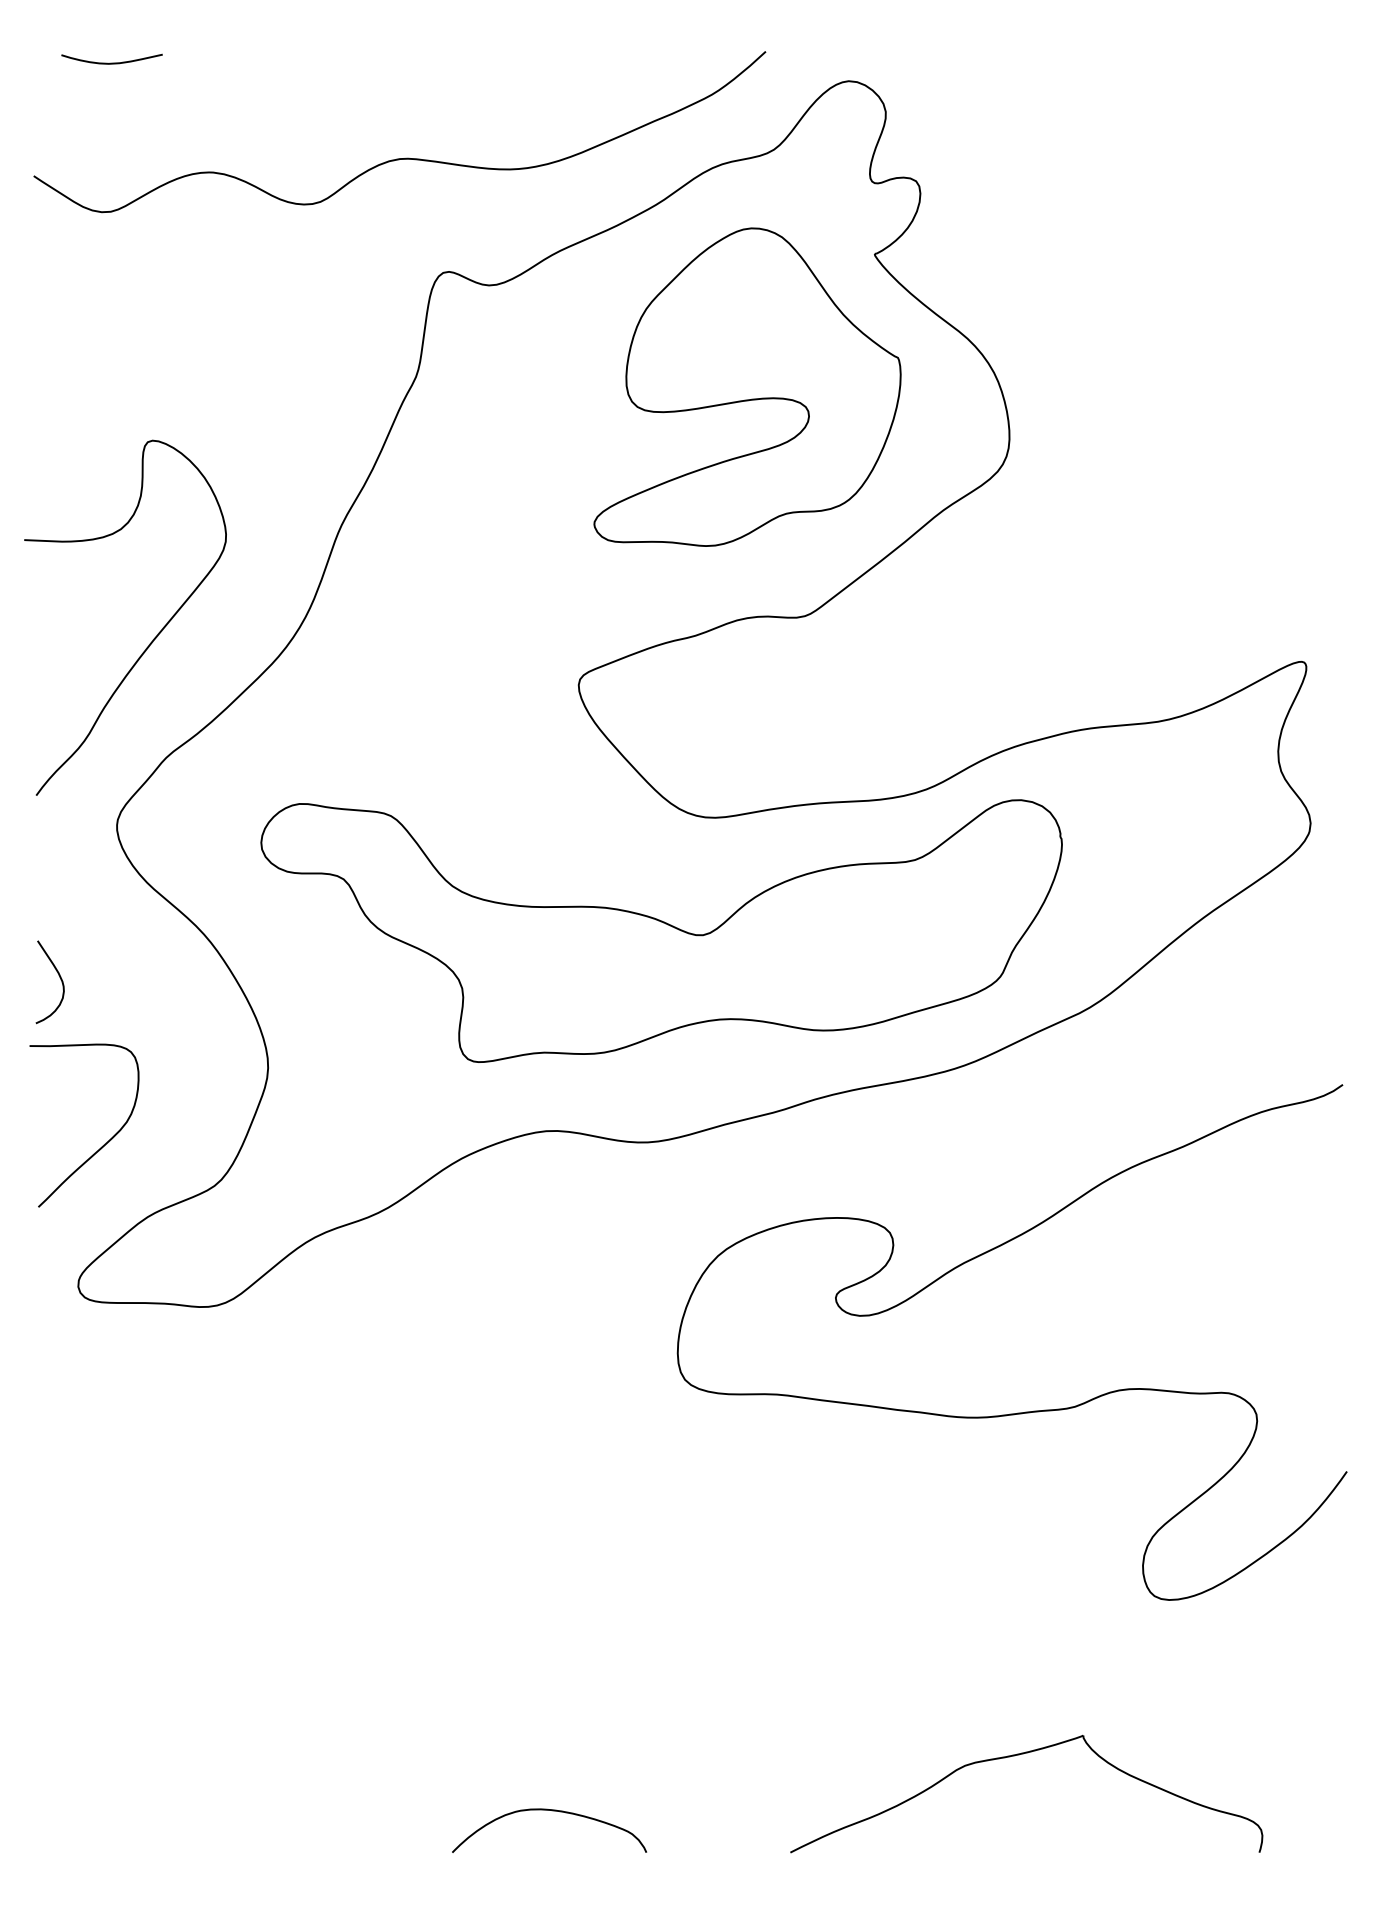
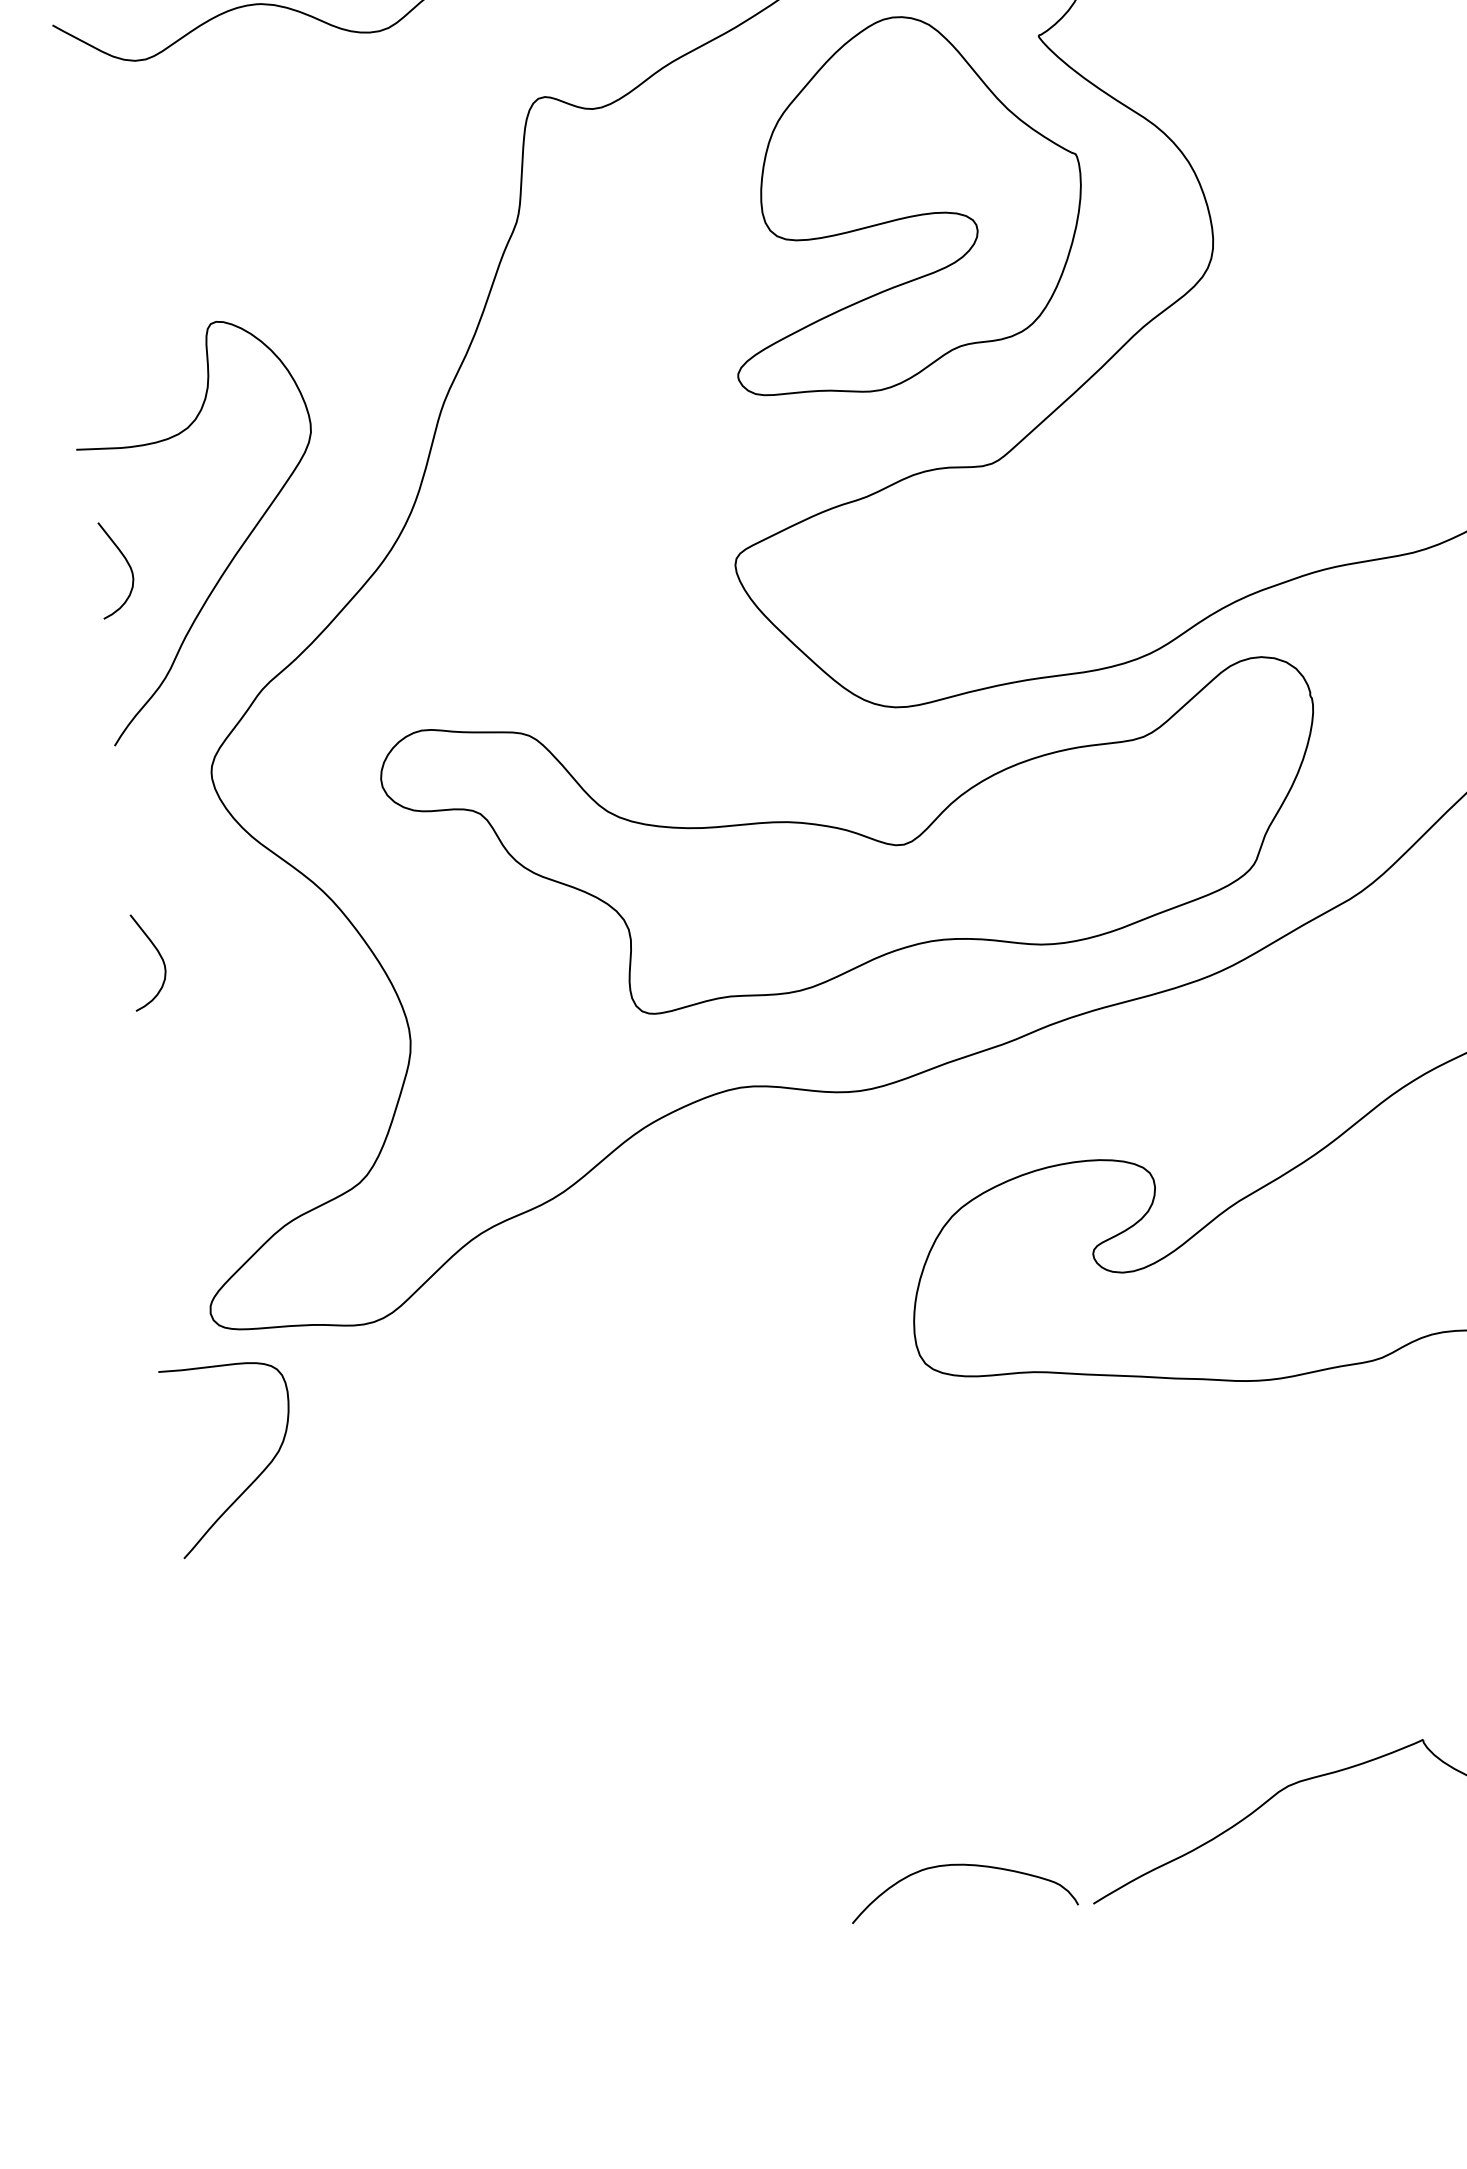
curve: (59, 640) -> (126, 563), added
curve: (103, 1144) -> (253, 1479), moved
curve: (552, 1811) -> (965, 1866), moved

